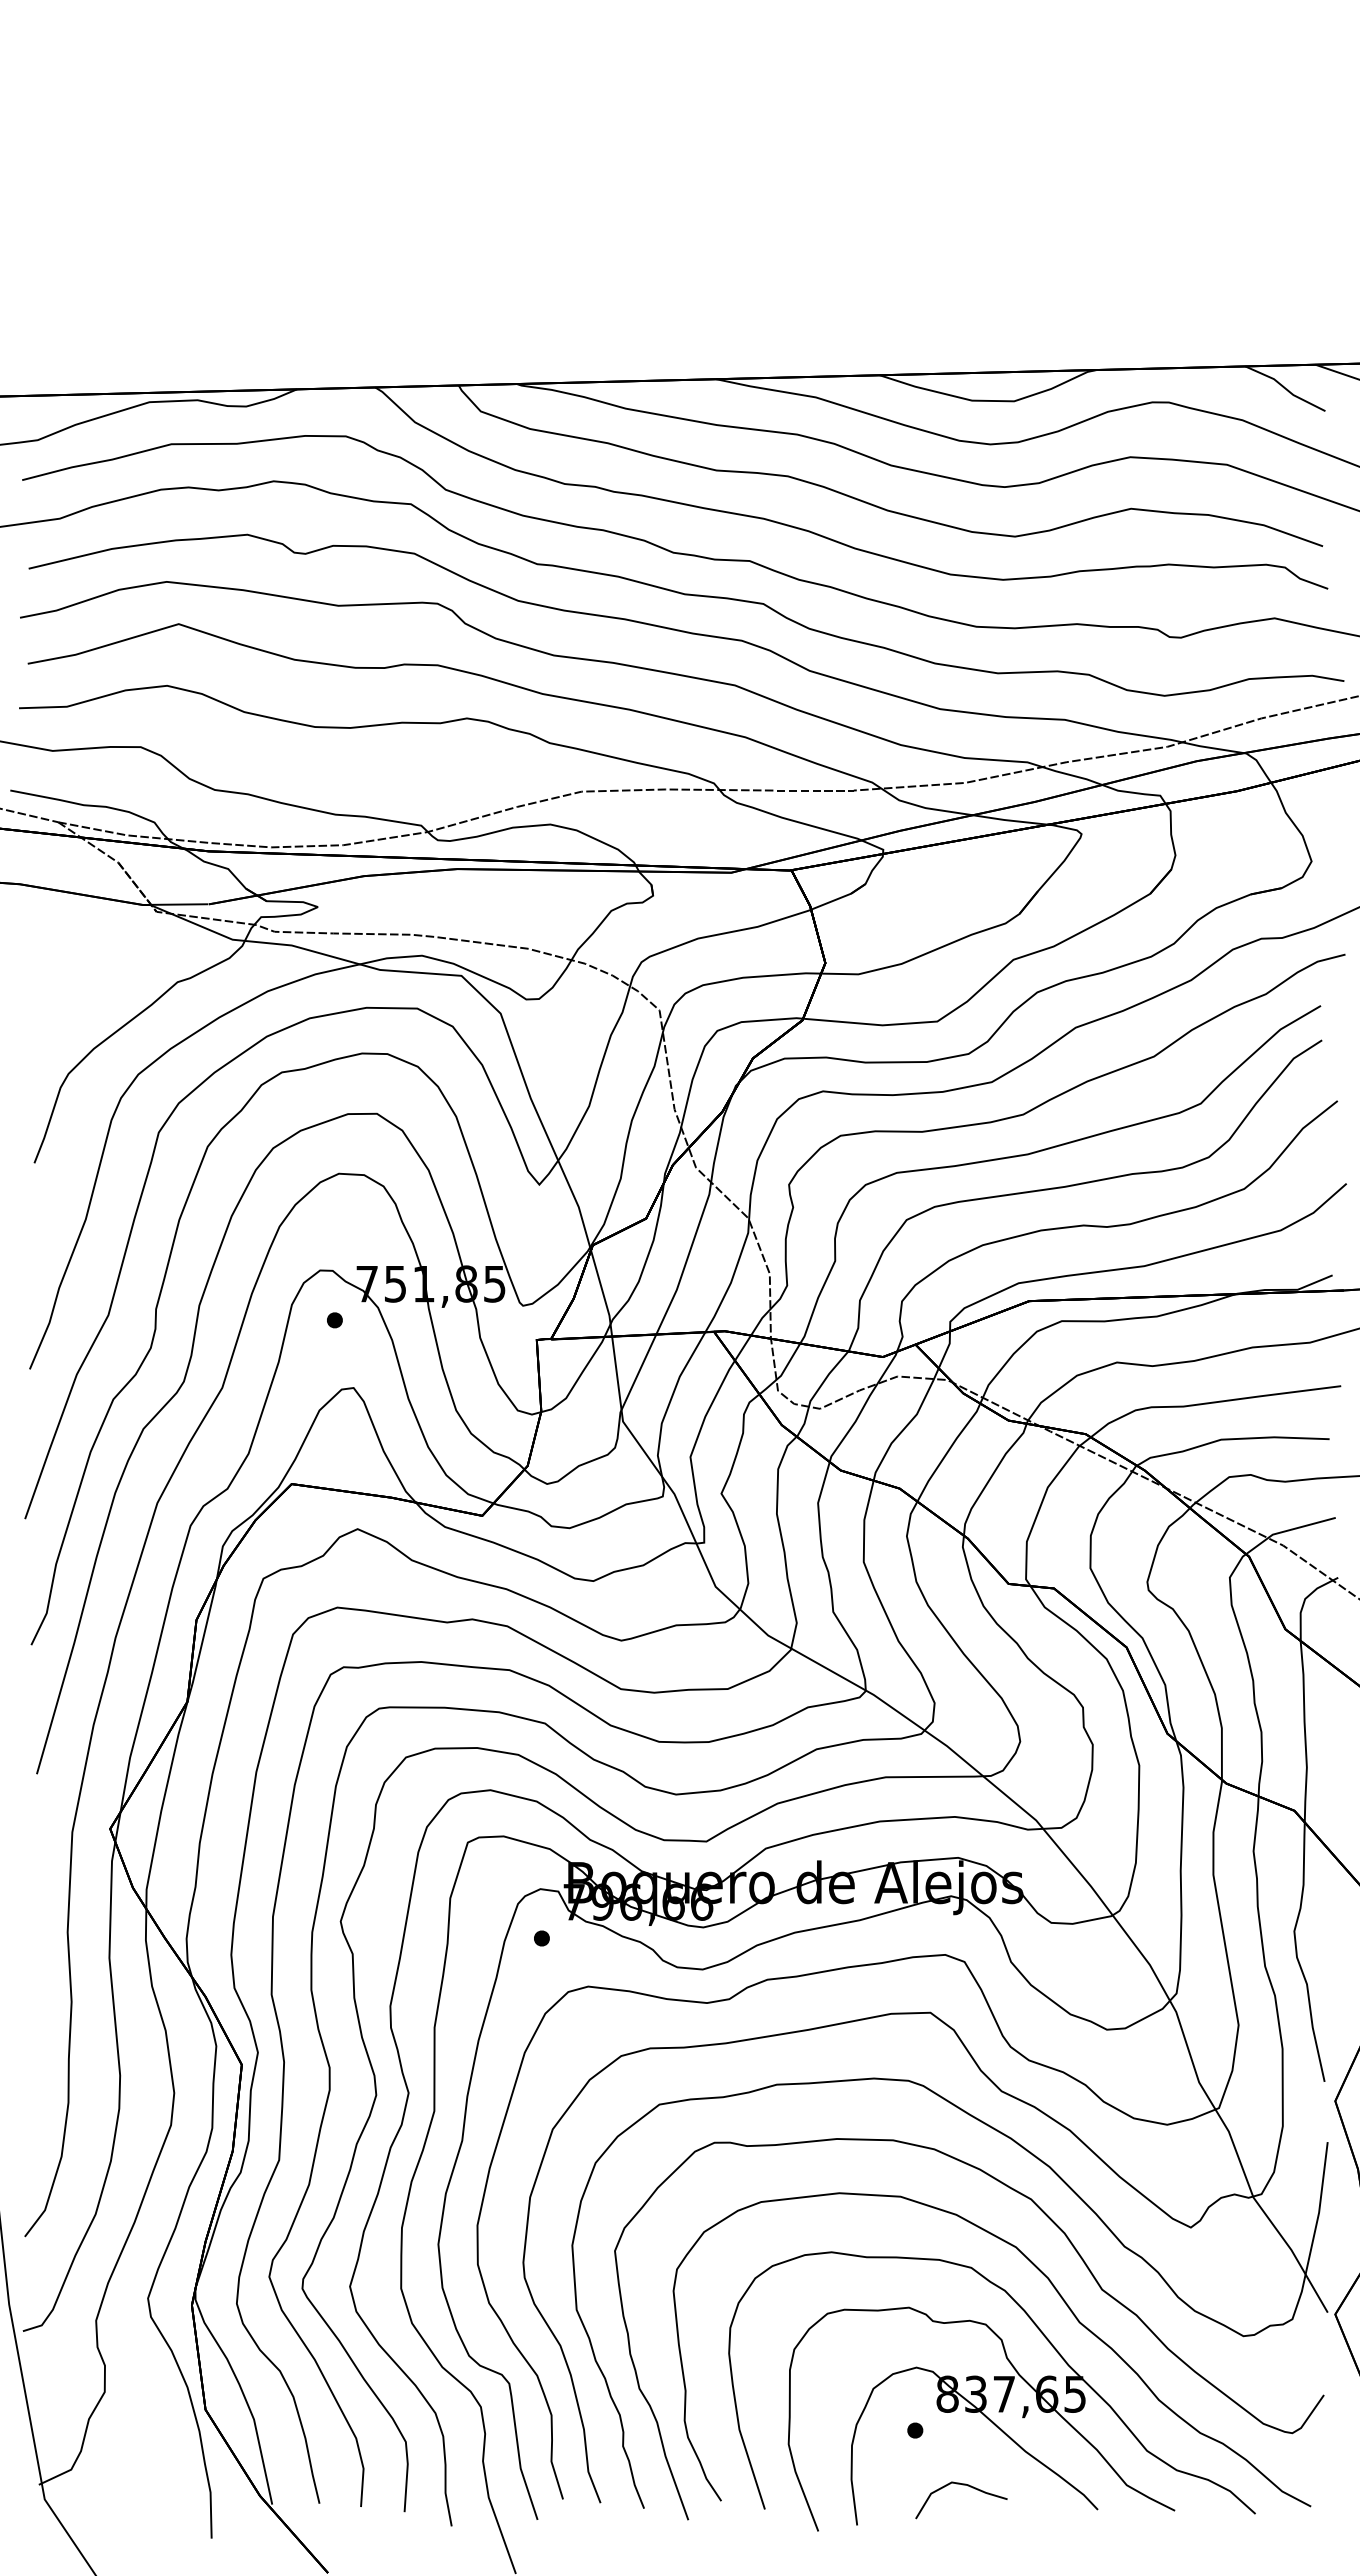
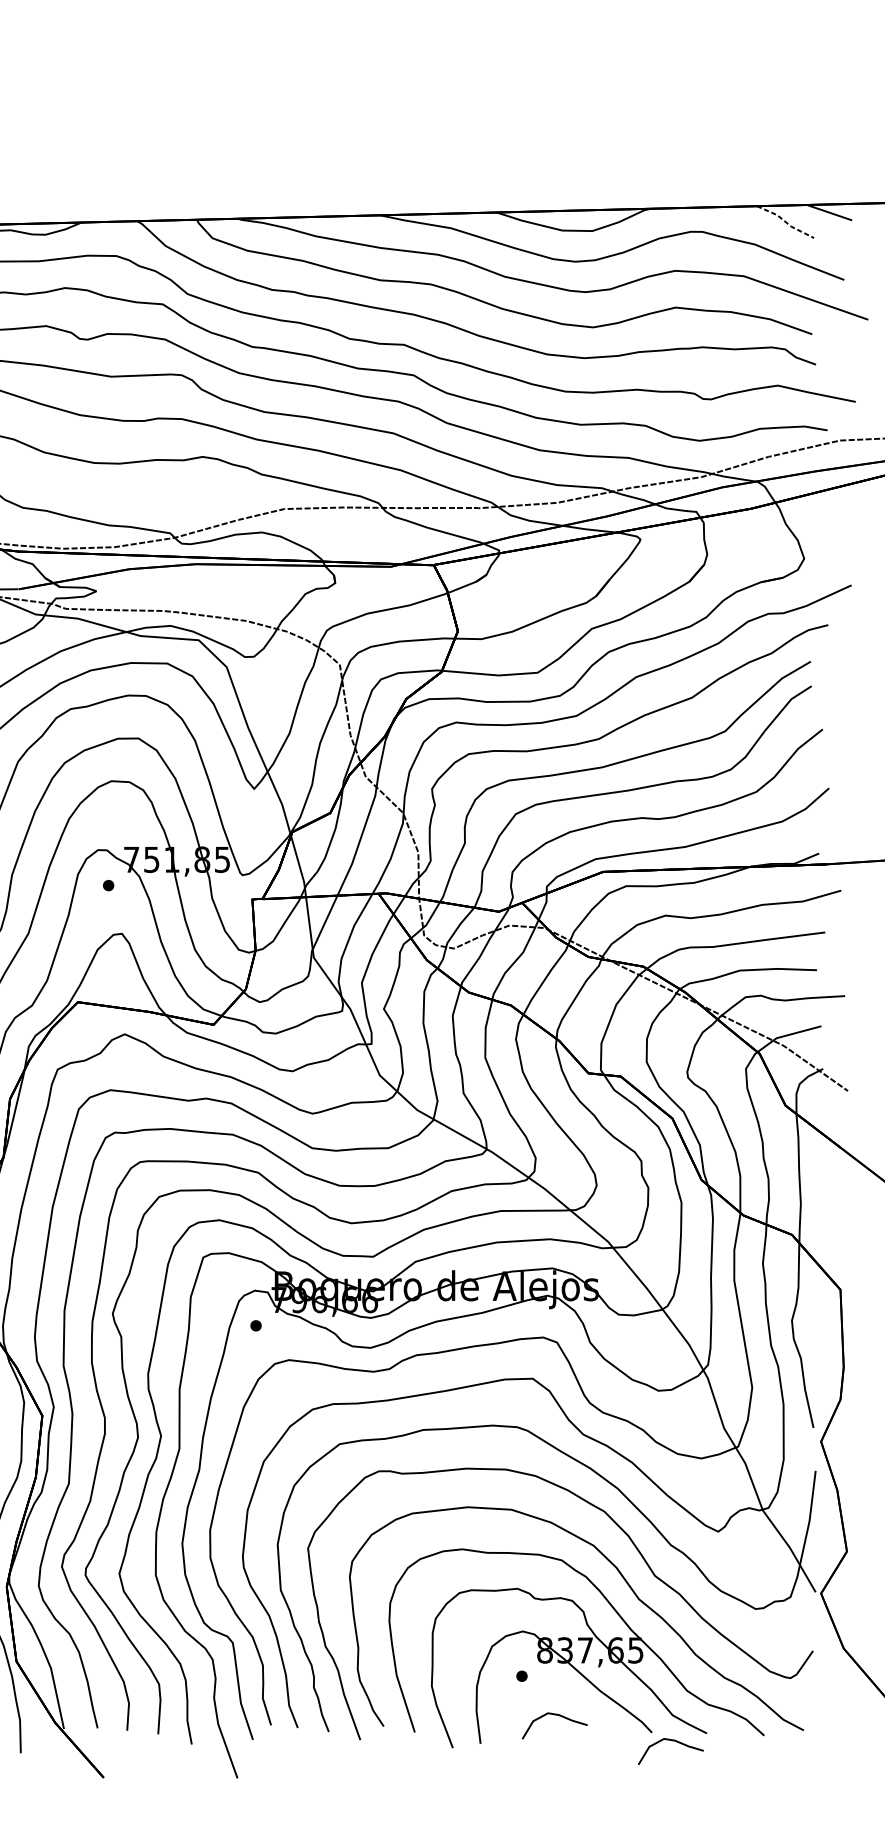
line: (1285, 388) -> (785, 221), solid -> dashed
curve: (1125, 2521) -> (671, 1741), added

